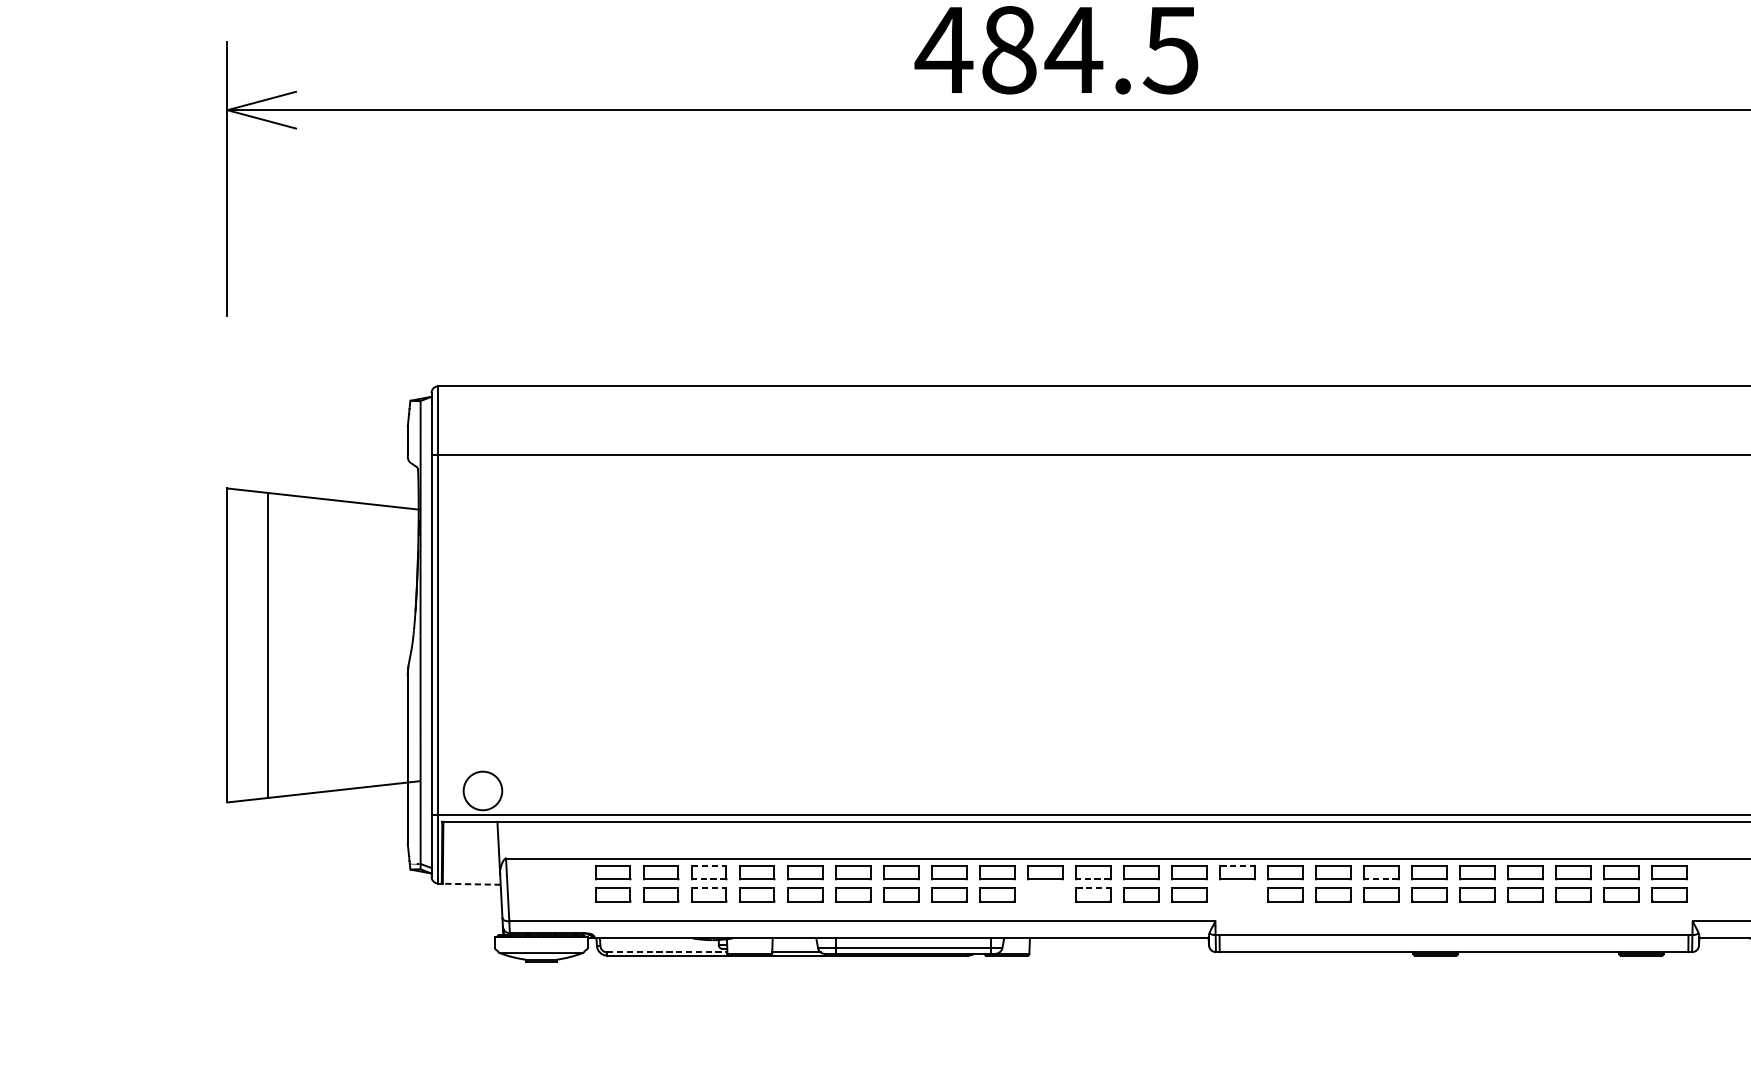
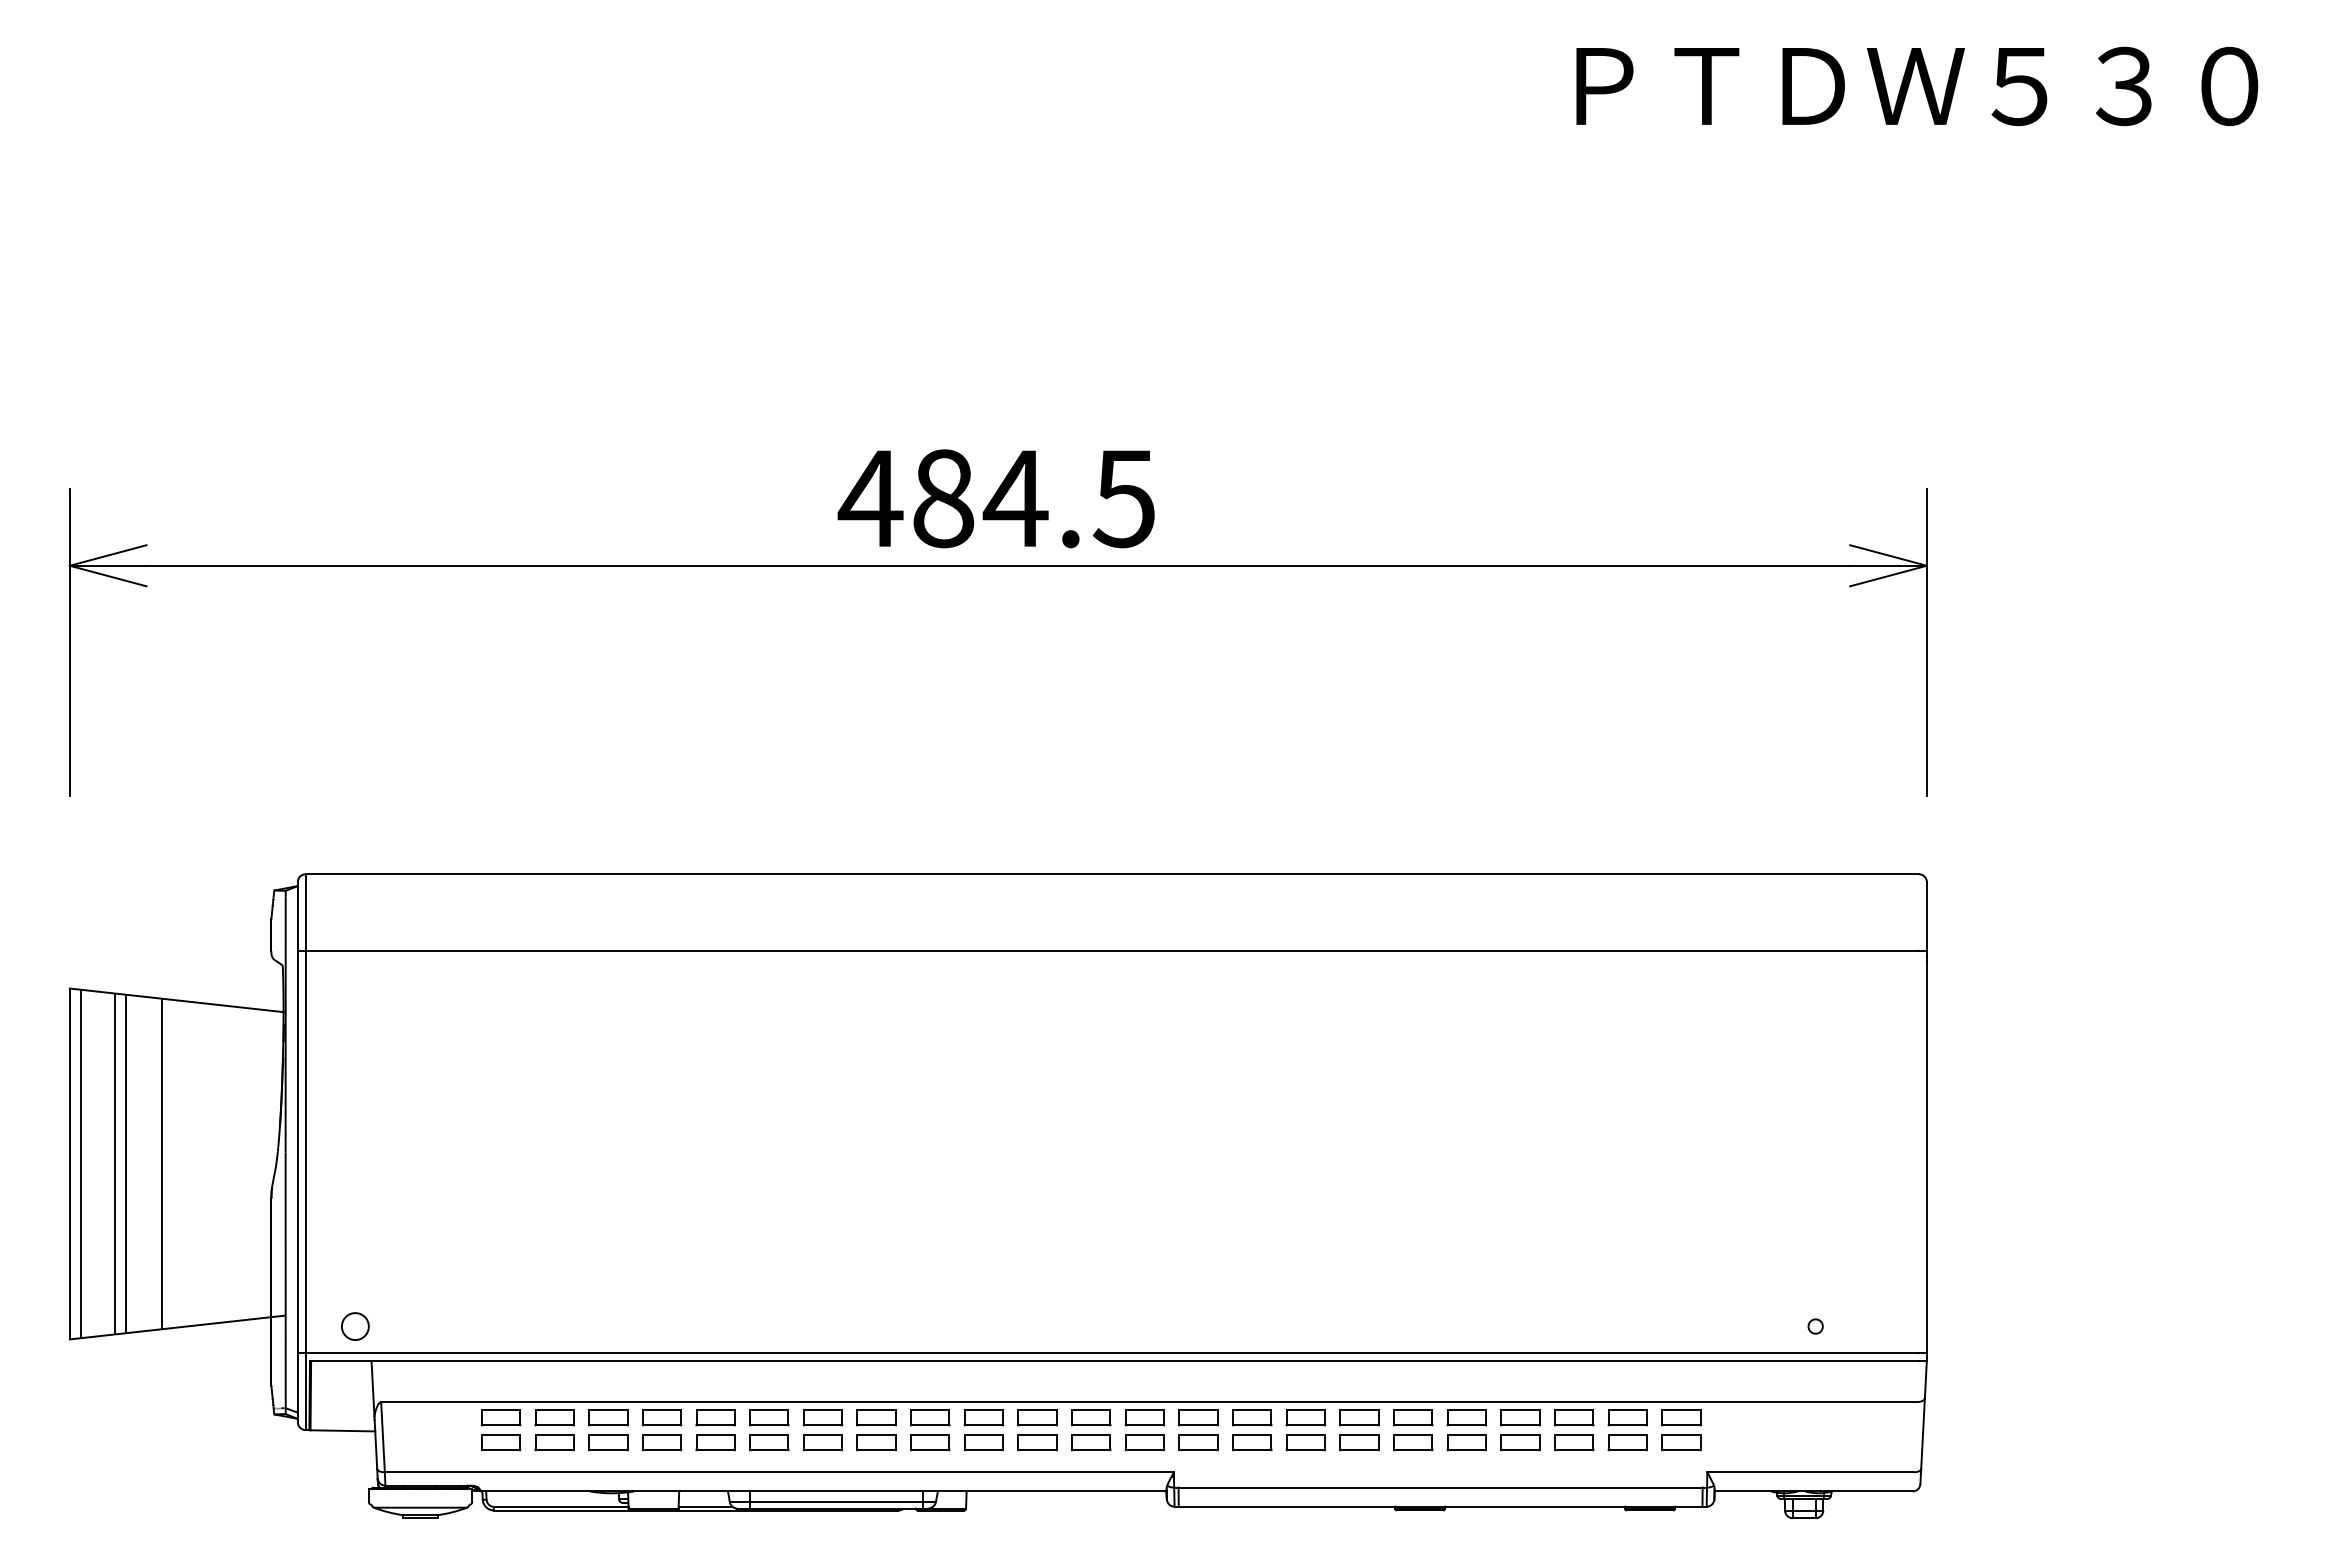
line: (236, 645) -> (80, 1163), added
line: (278, 645) -> (126, 1163), added
line: (310, 645) -> (162, 1163), added
circle: (482, 790) -> (354, 1326), size x0.62
line: (709, 865) -> (608, 1409), dashed -> solid
line: (1238, 865) -> (1199, 1409), dashed -> solid
line: (708, 879) -> (607, 1425), dashed -> solid
line: (1093, 879) -> (1037, 1425), dashed -> solid
line: (1381, 879) -> (1359, 1425), dashed -> solid
line: (471, 883) -> (342, 1430), dashed -> solid
line: (709, 887) -> (608, 1434), dashed -> solid
line: (1094, 887) -> (1038, 1434), dashed -> solid
part: (1045, 894) -> (983, 1442), added
part: (1237, 894) -> (1198, 1442), added
line: (667, 951) -> (561, 1506), dashed -> solid

